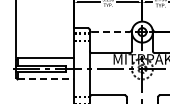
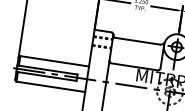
line: (110, 32) -> (137, 41), dashed -> solid
line: (46, 79) -> (51, 87), dashed -> solid

